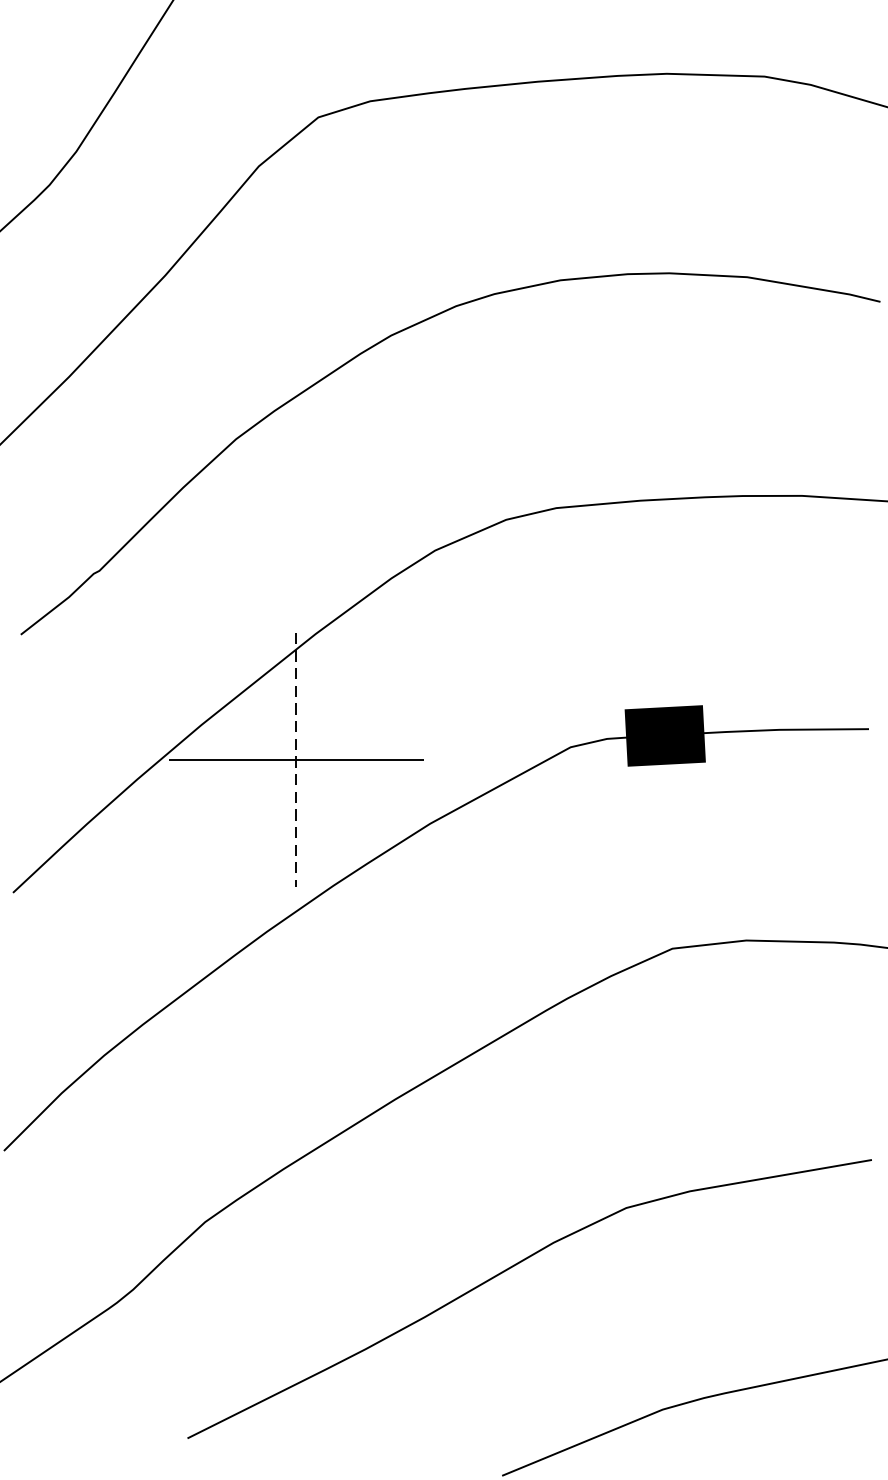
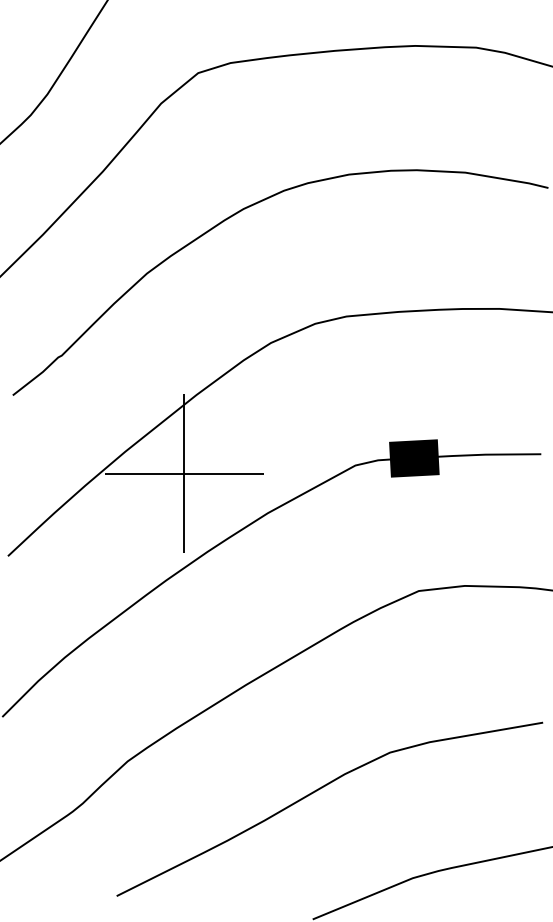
line: (296, 761) -> (184, 474), dashed -> solid

